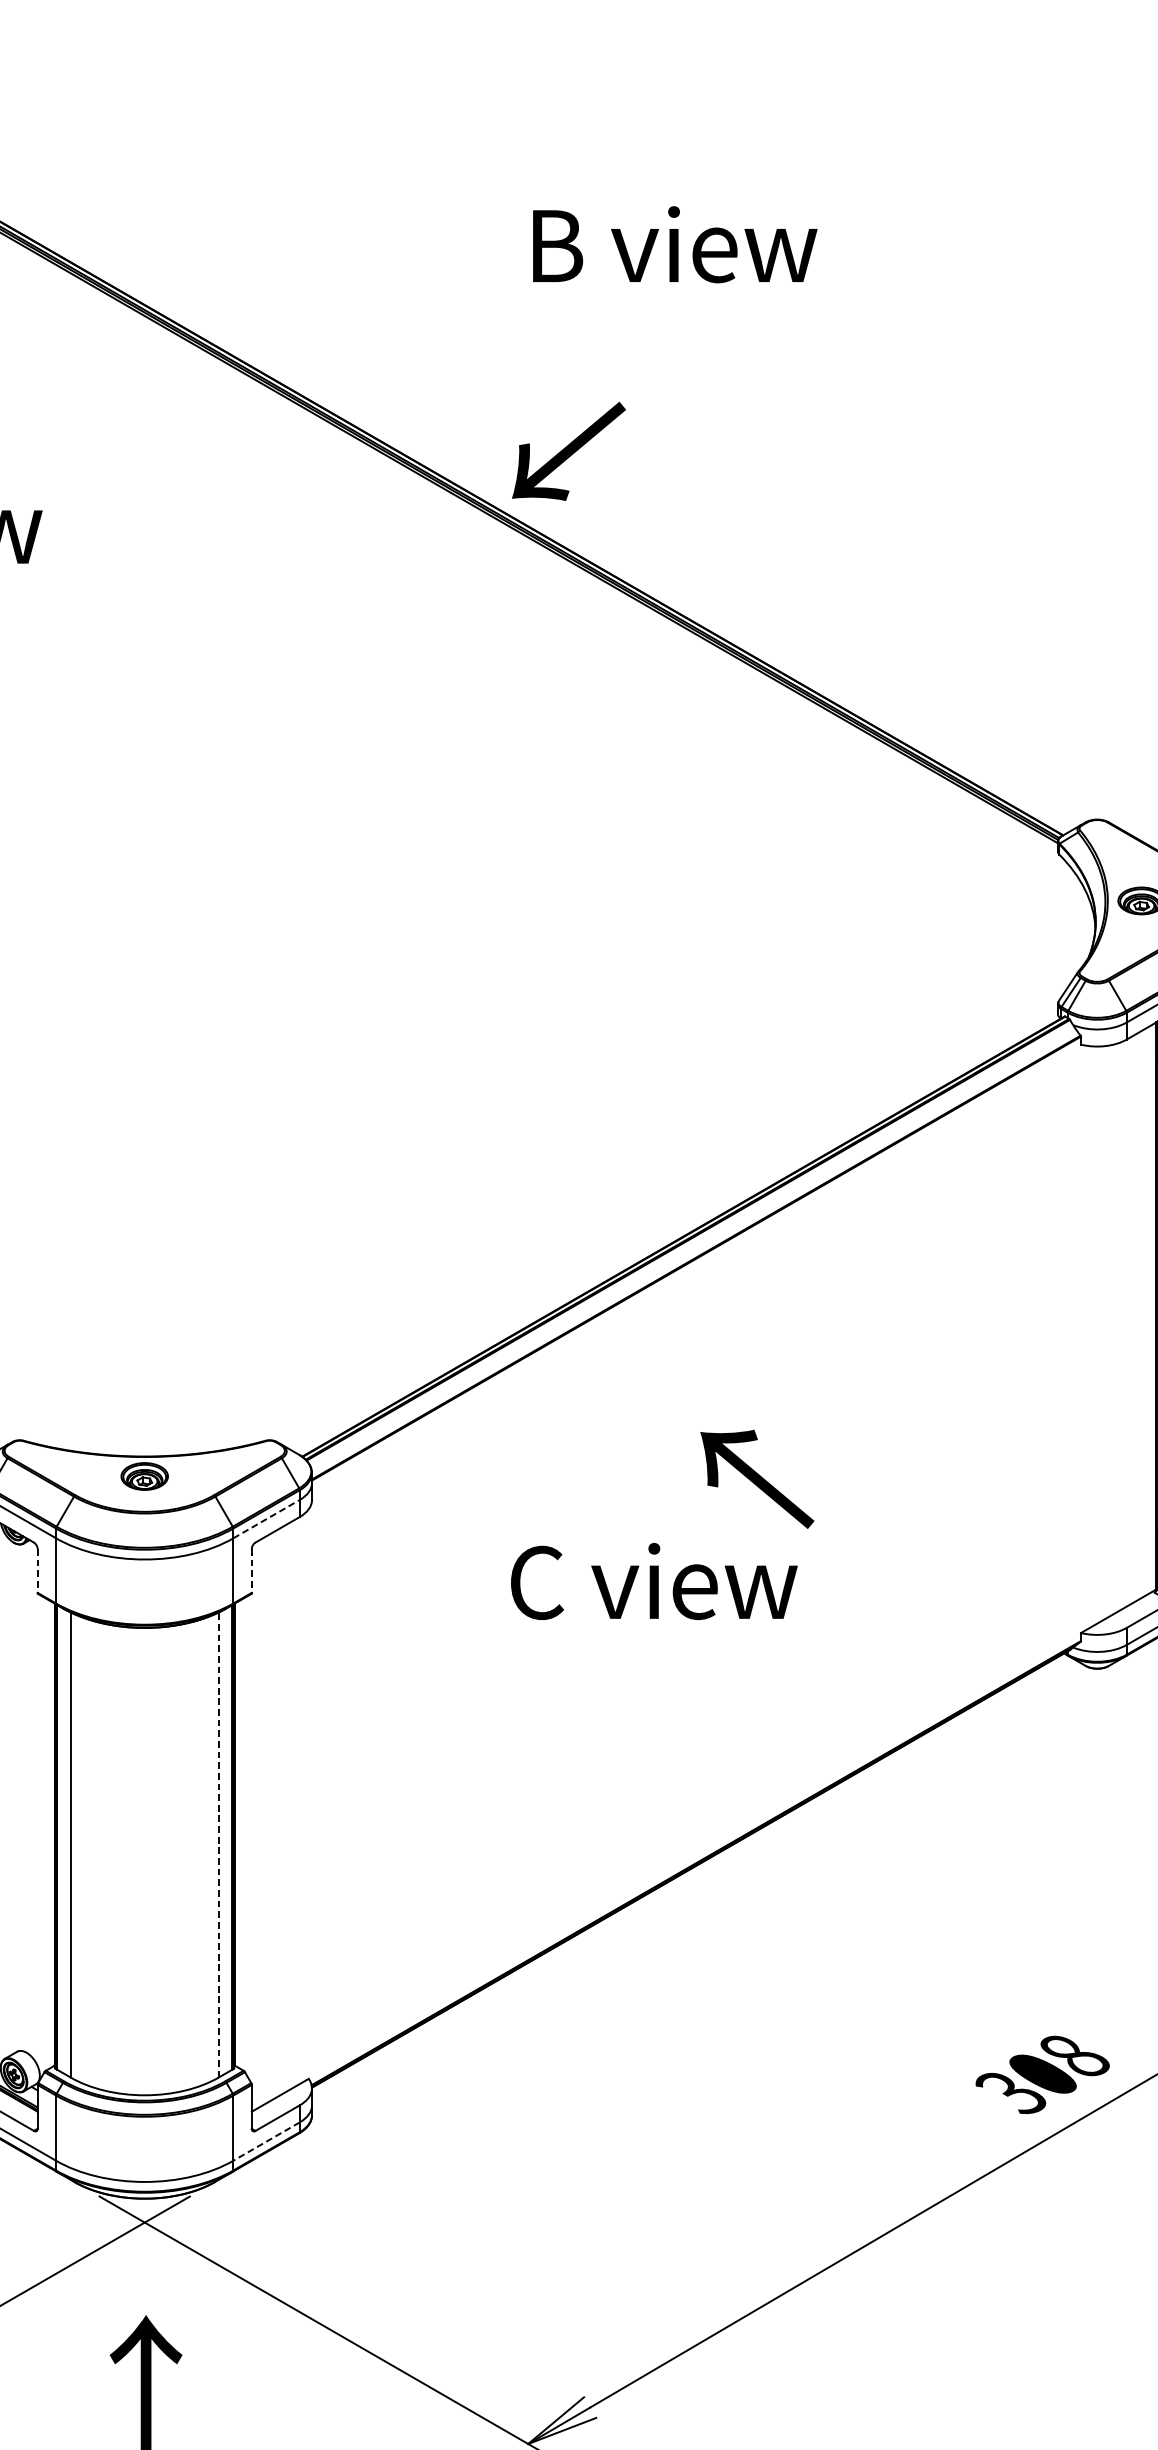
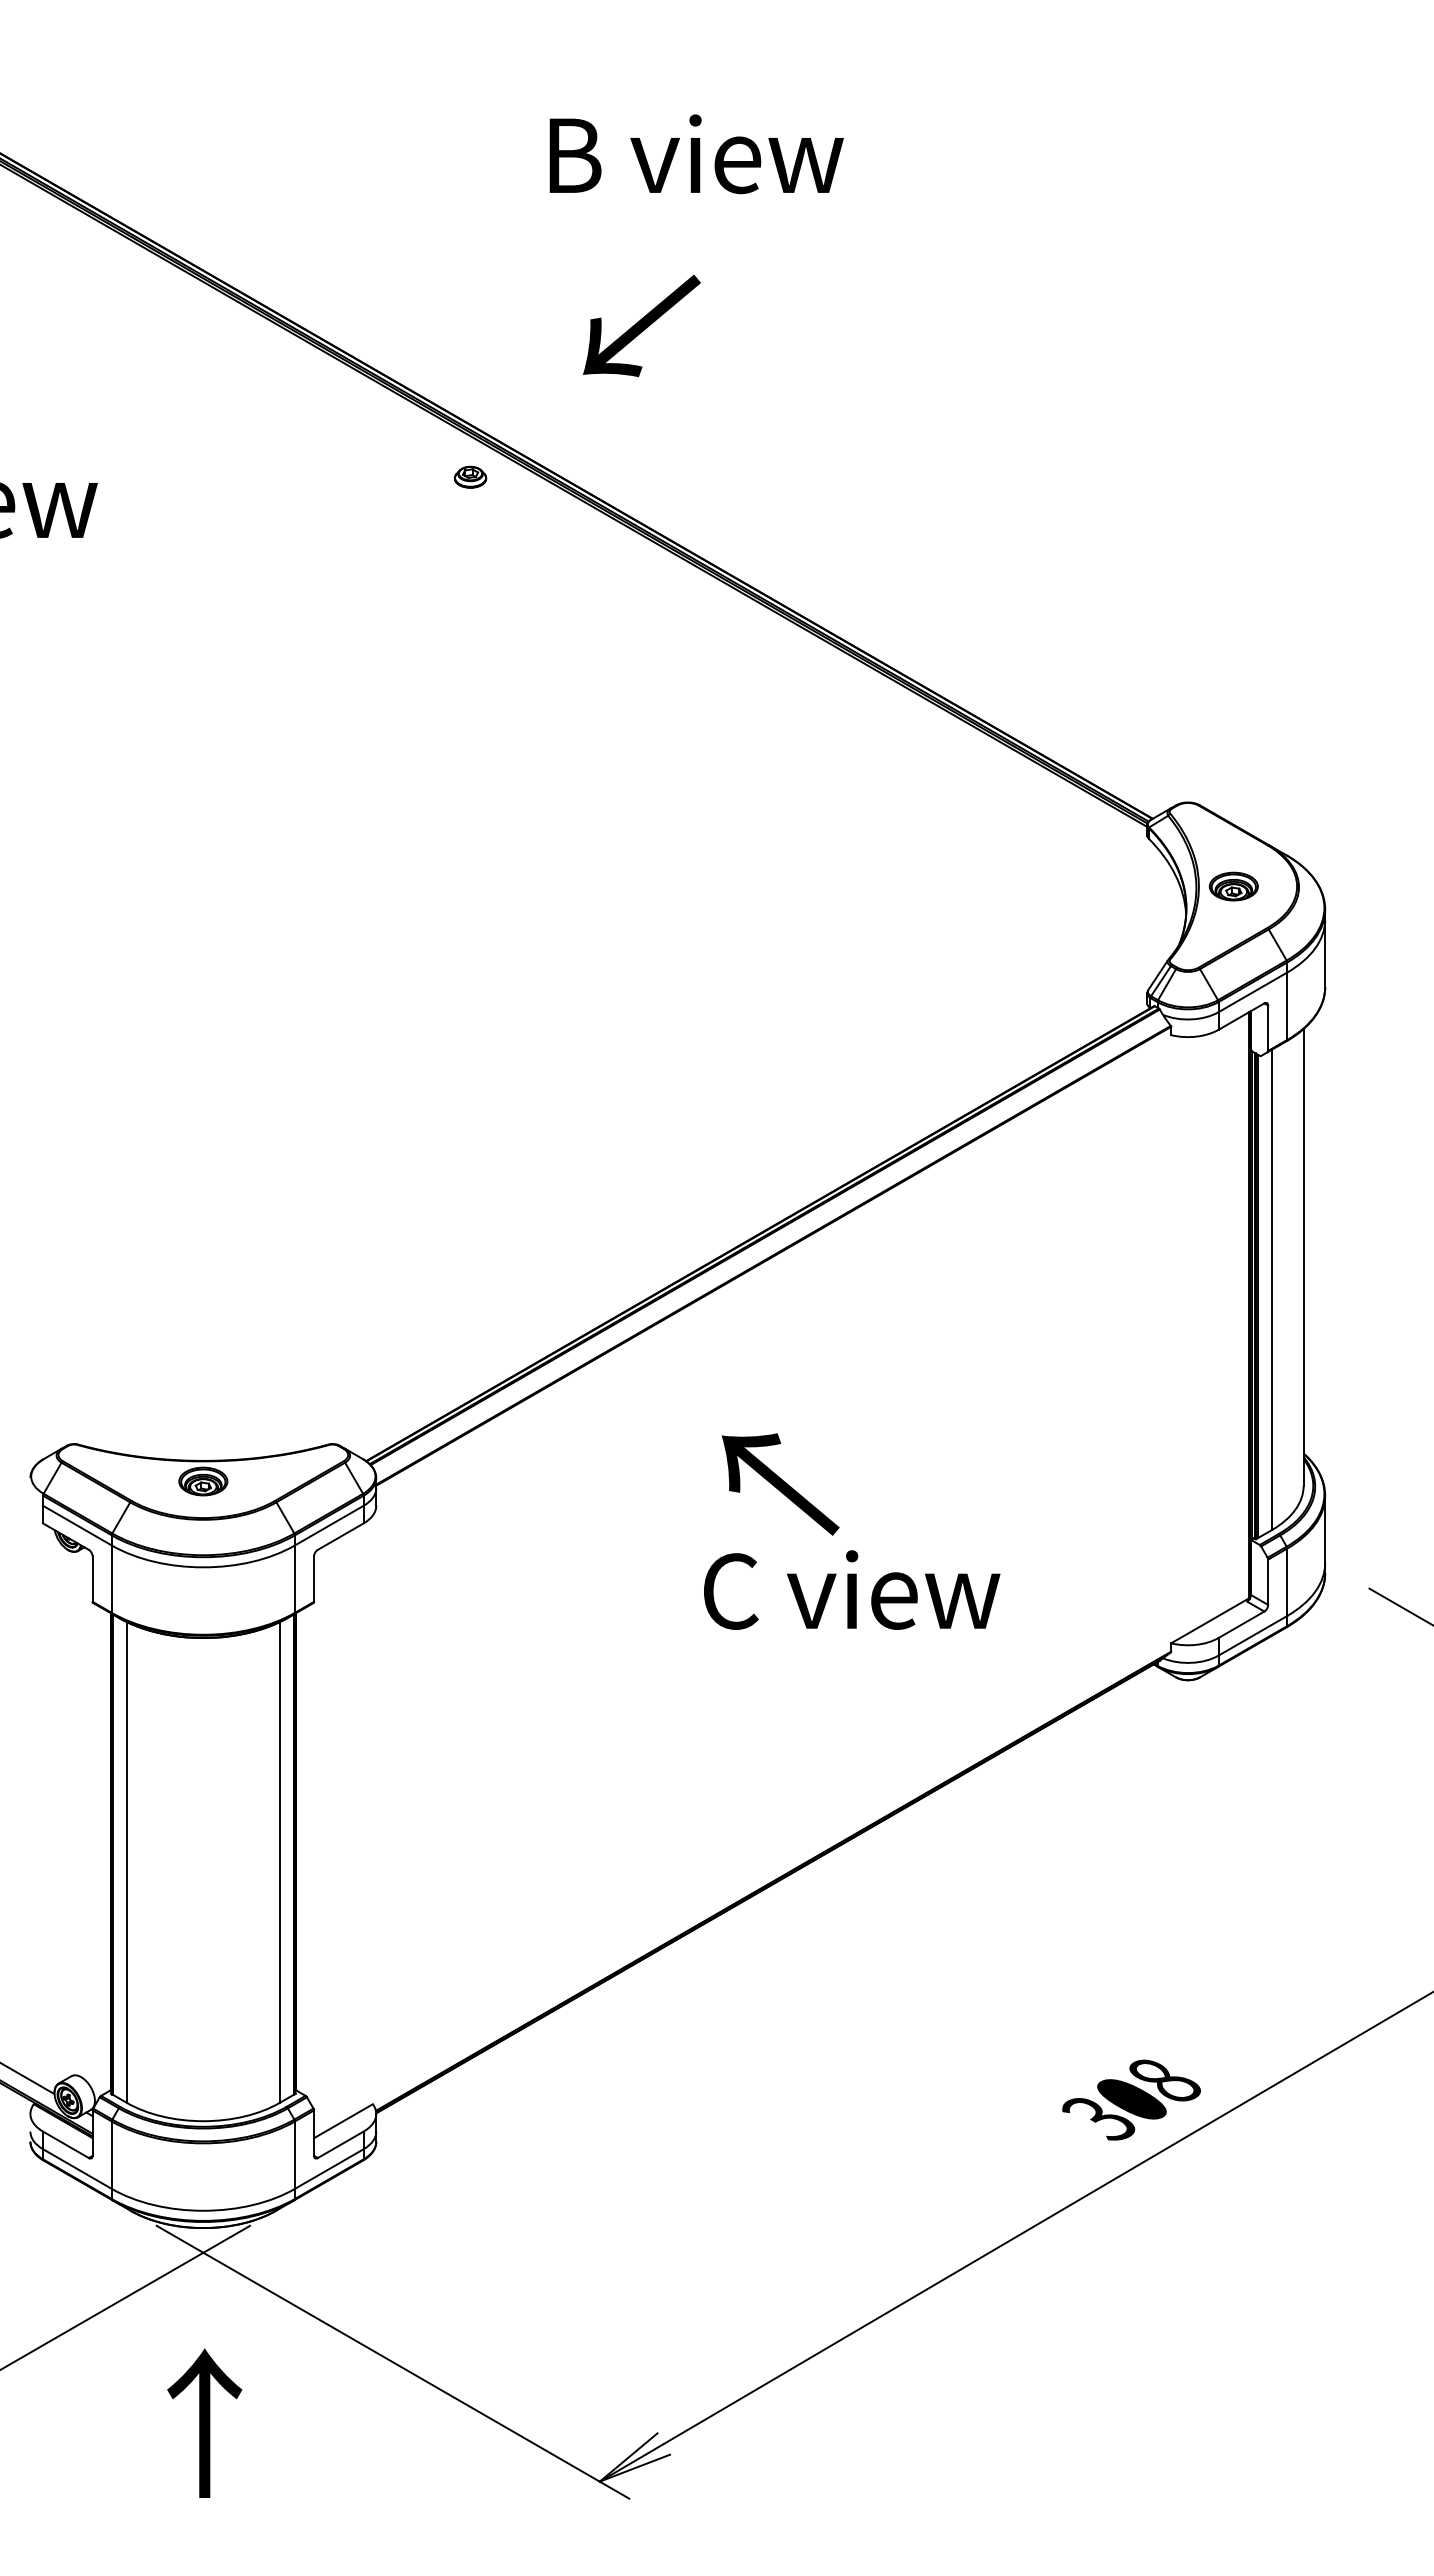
text: (675, 244) -> (696, 154), moved
text: (568, 451) -> (641, 325), moved
part: (403, 504) -> (470, 476), added
text: (757, 1479) -> (780, 1484), moved
line: (266, 1519) -> (329, 1525), dashed -> solid
line: (37, 1571) -> (92, 1579), dashed -> solid
line: (252, 1571) -> (314, 1579), dashed -> solid
text: (654, 1580) -> (852, 1589), moved
line: (218, 1845) -> (279, 1862), dashed -> solid
line: (266, 2142) -> (329, 2169), dashed -> solid

